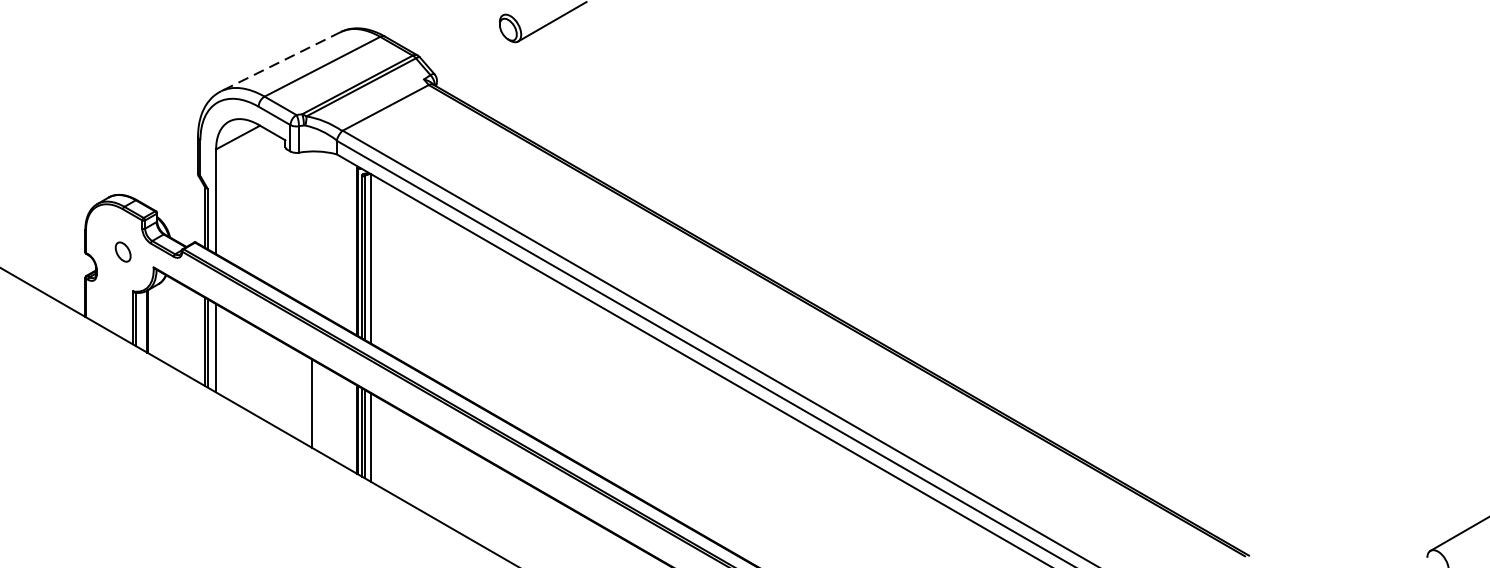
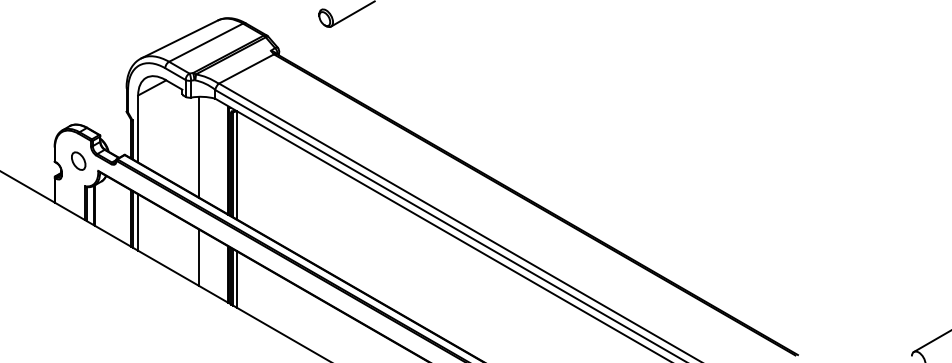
line: (280, 61) -> (179, 39), dashed -> solid
line: (312, 229) -> (199, 146), added
part: (122, 251) -> (78, 160), size x1.43

